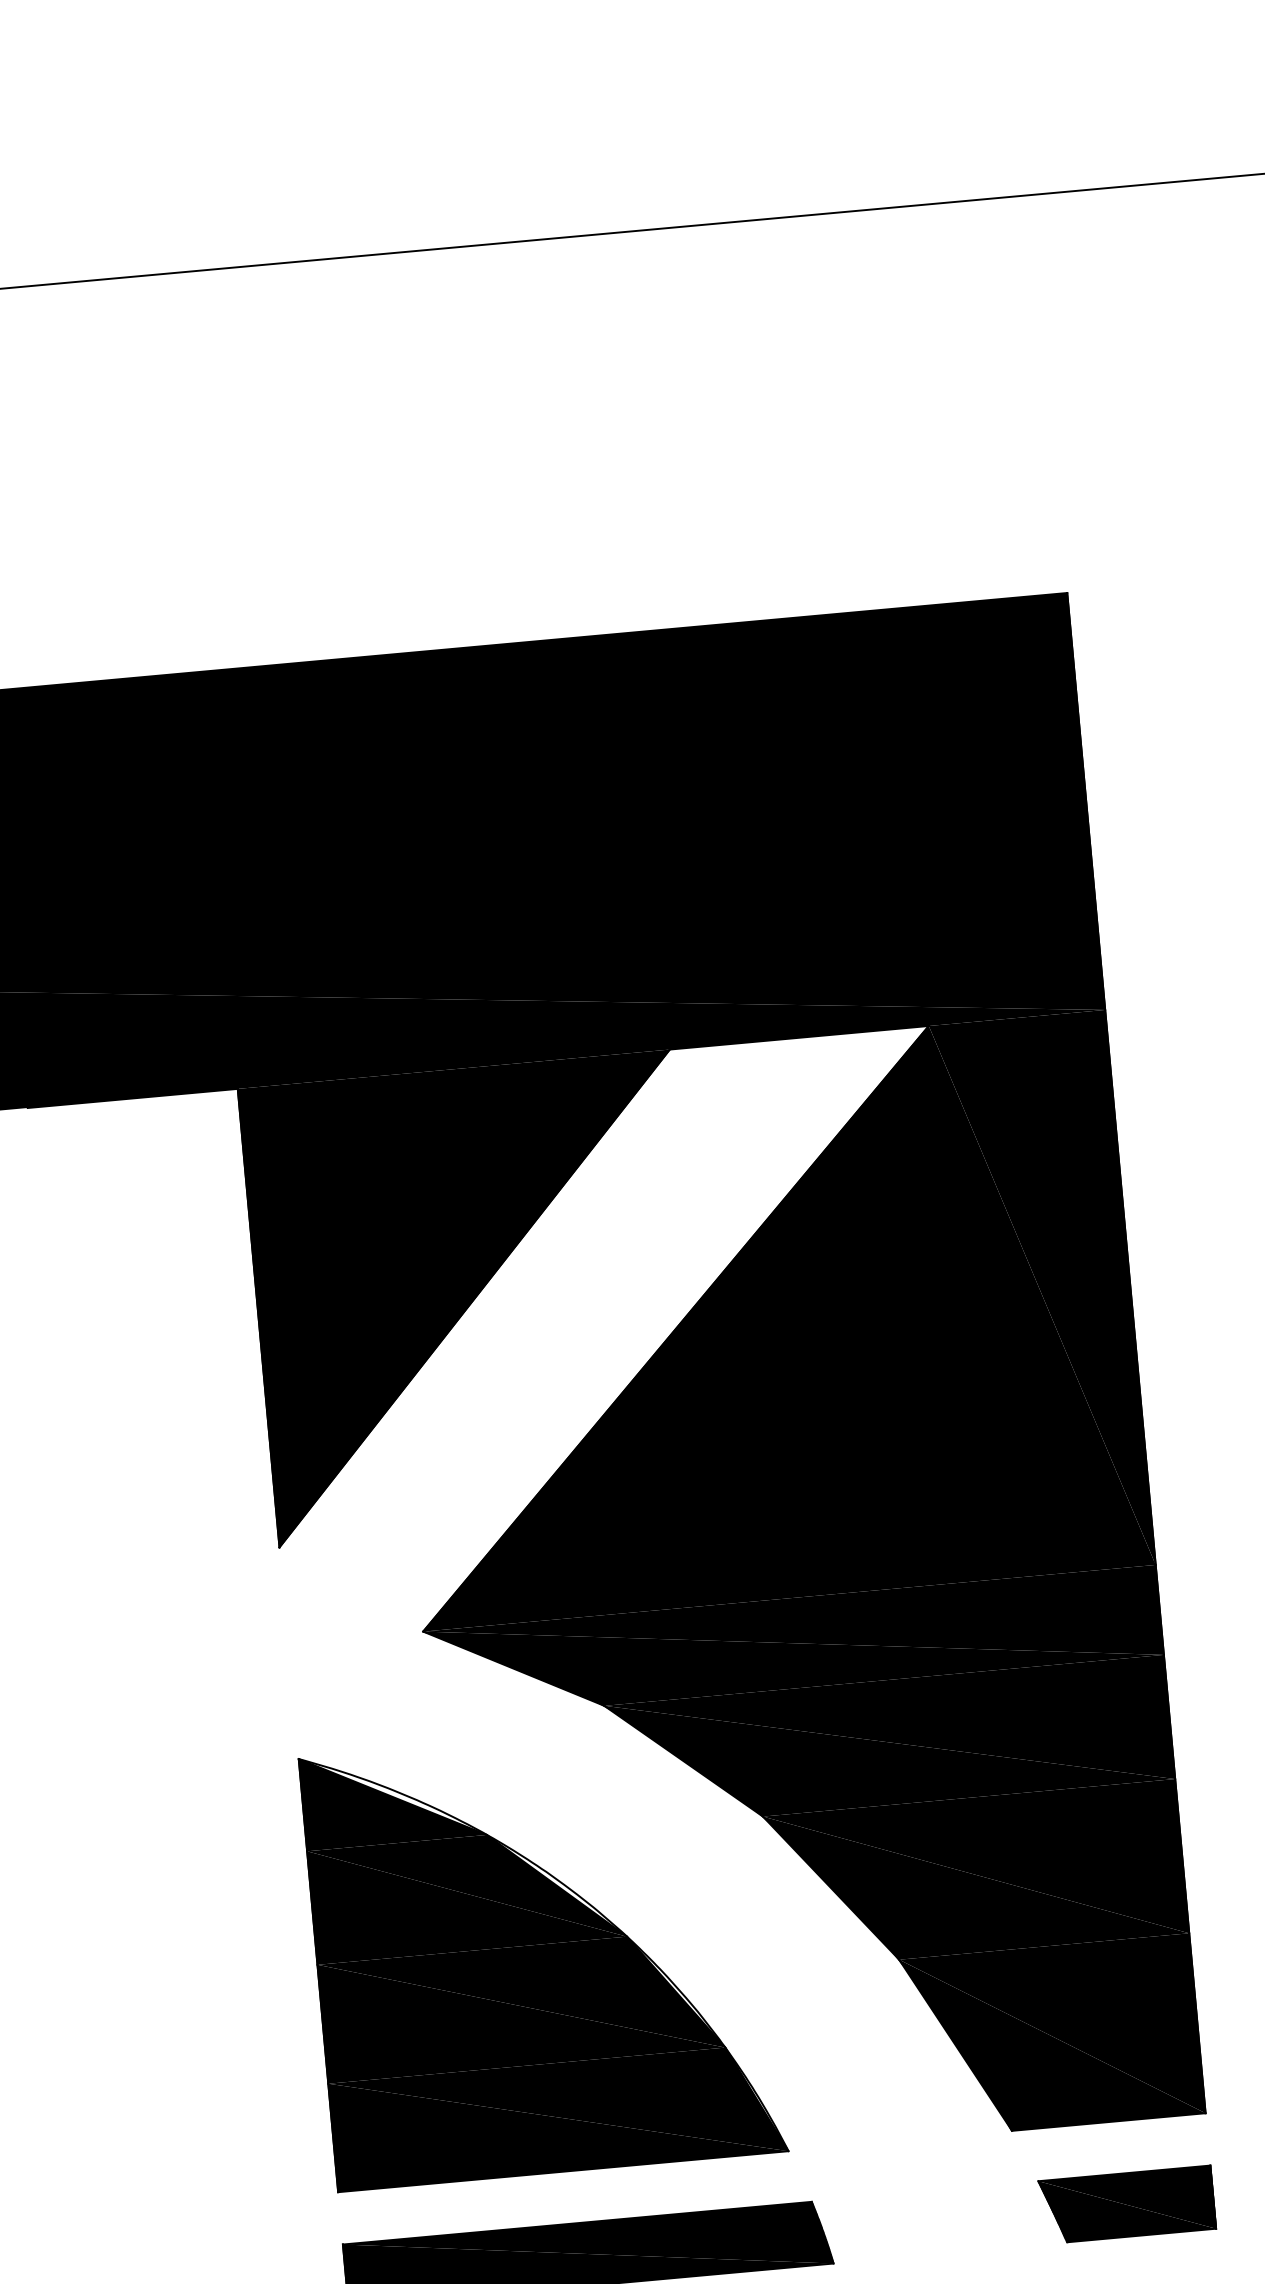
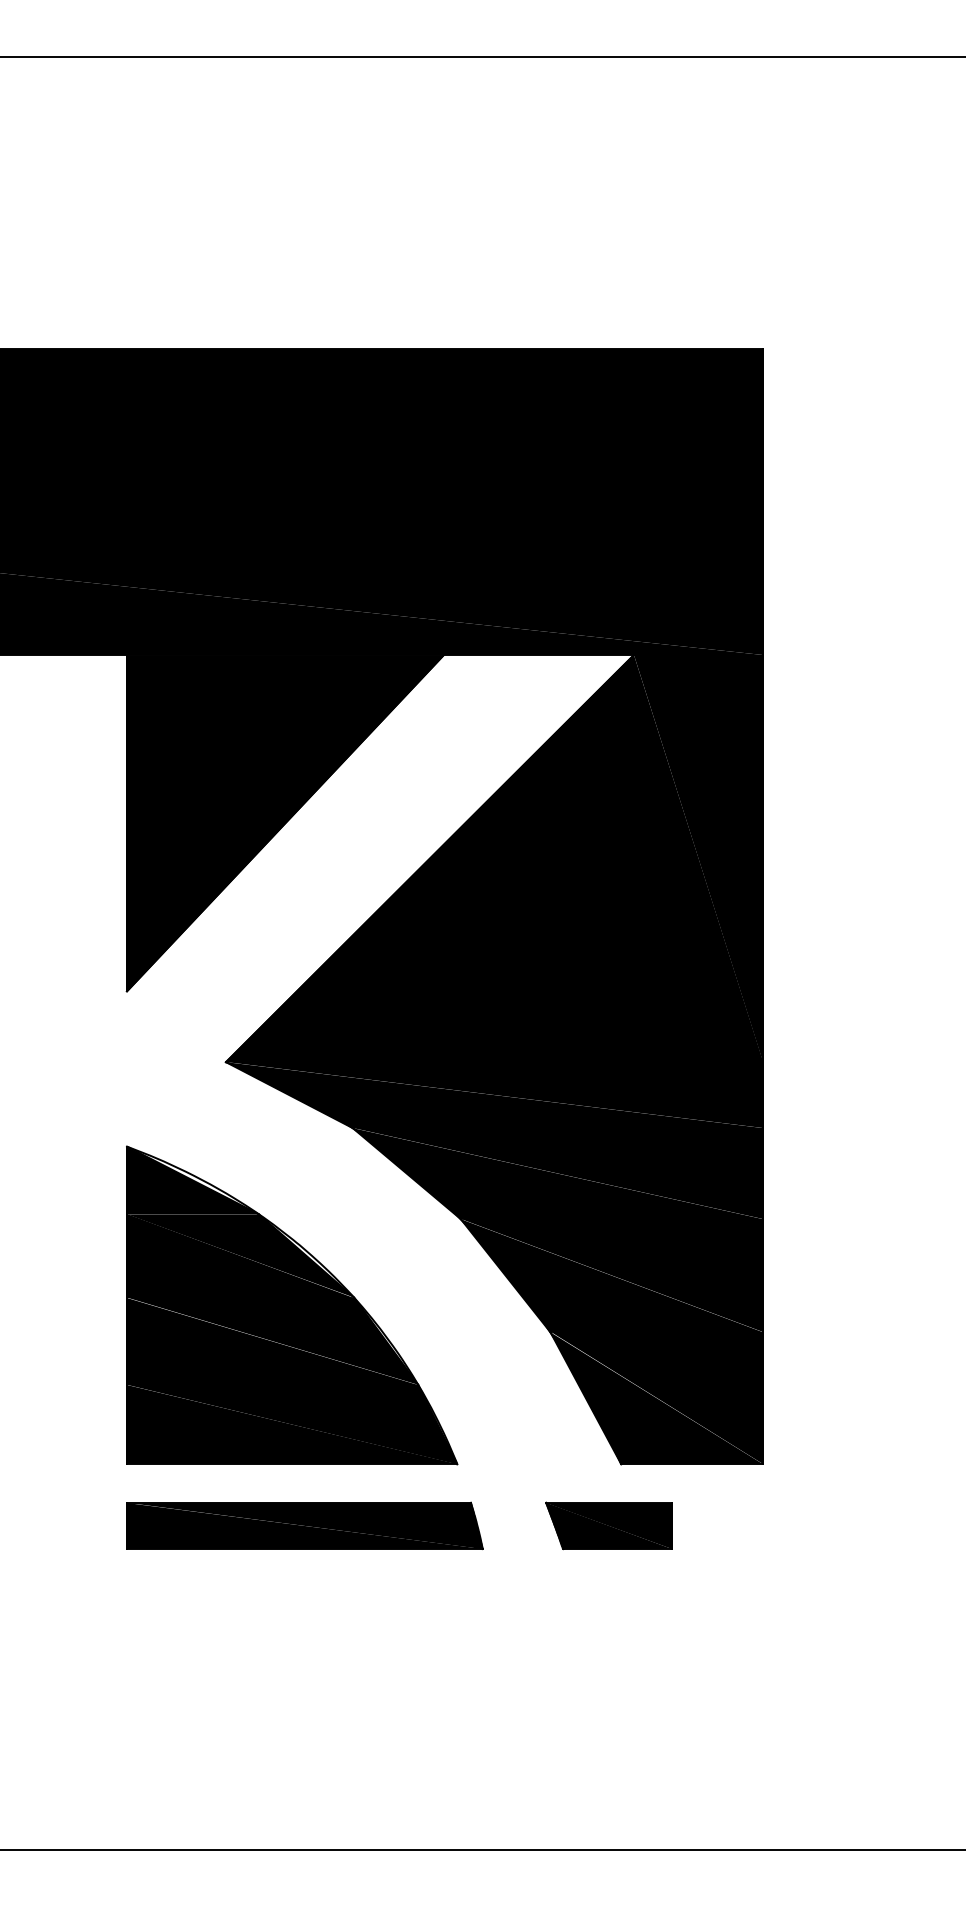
part: (1126, 2204) -> (608, 1525), moved

